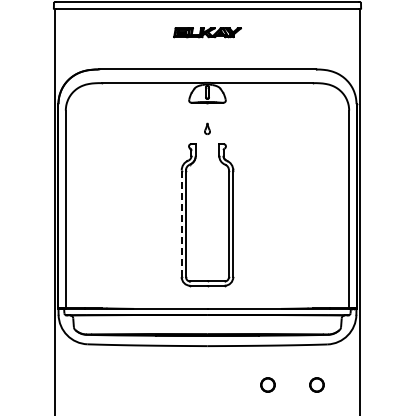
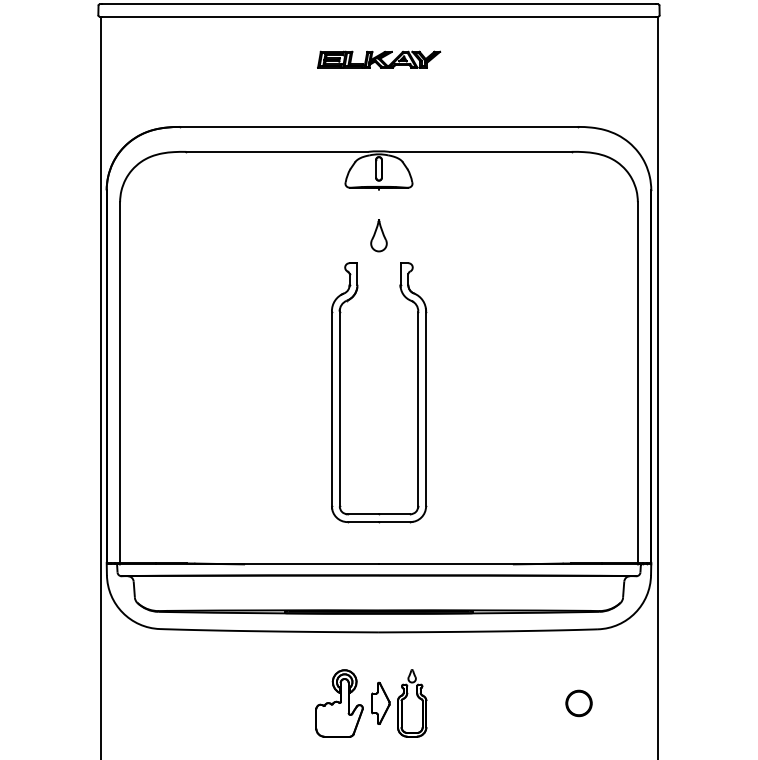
part: (207, 128) -> (379, 234), size x1.67
line: (181, 224) -> (331, 410), dashed -> solid
part: (203, 384) -> (371, 702), added
circle: (267, 384) -> (488, 702), removed

